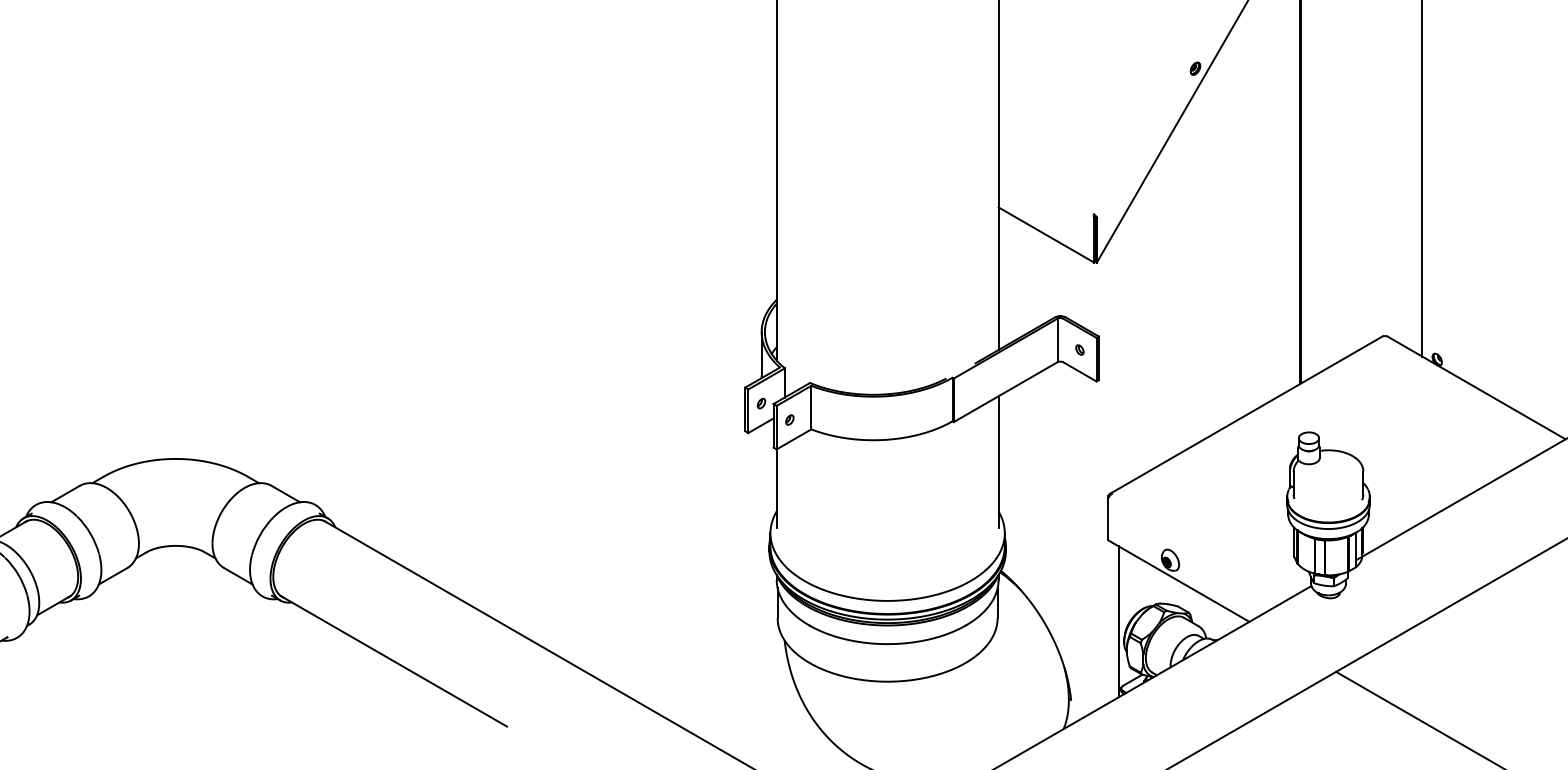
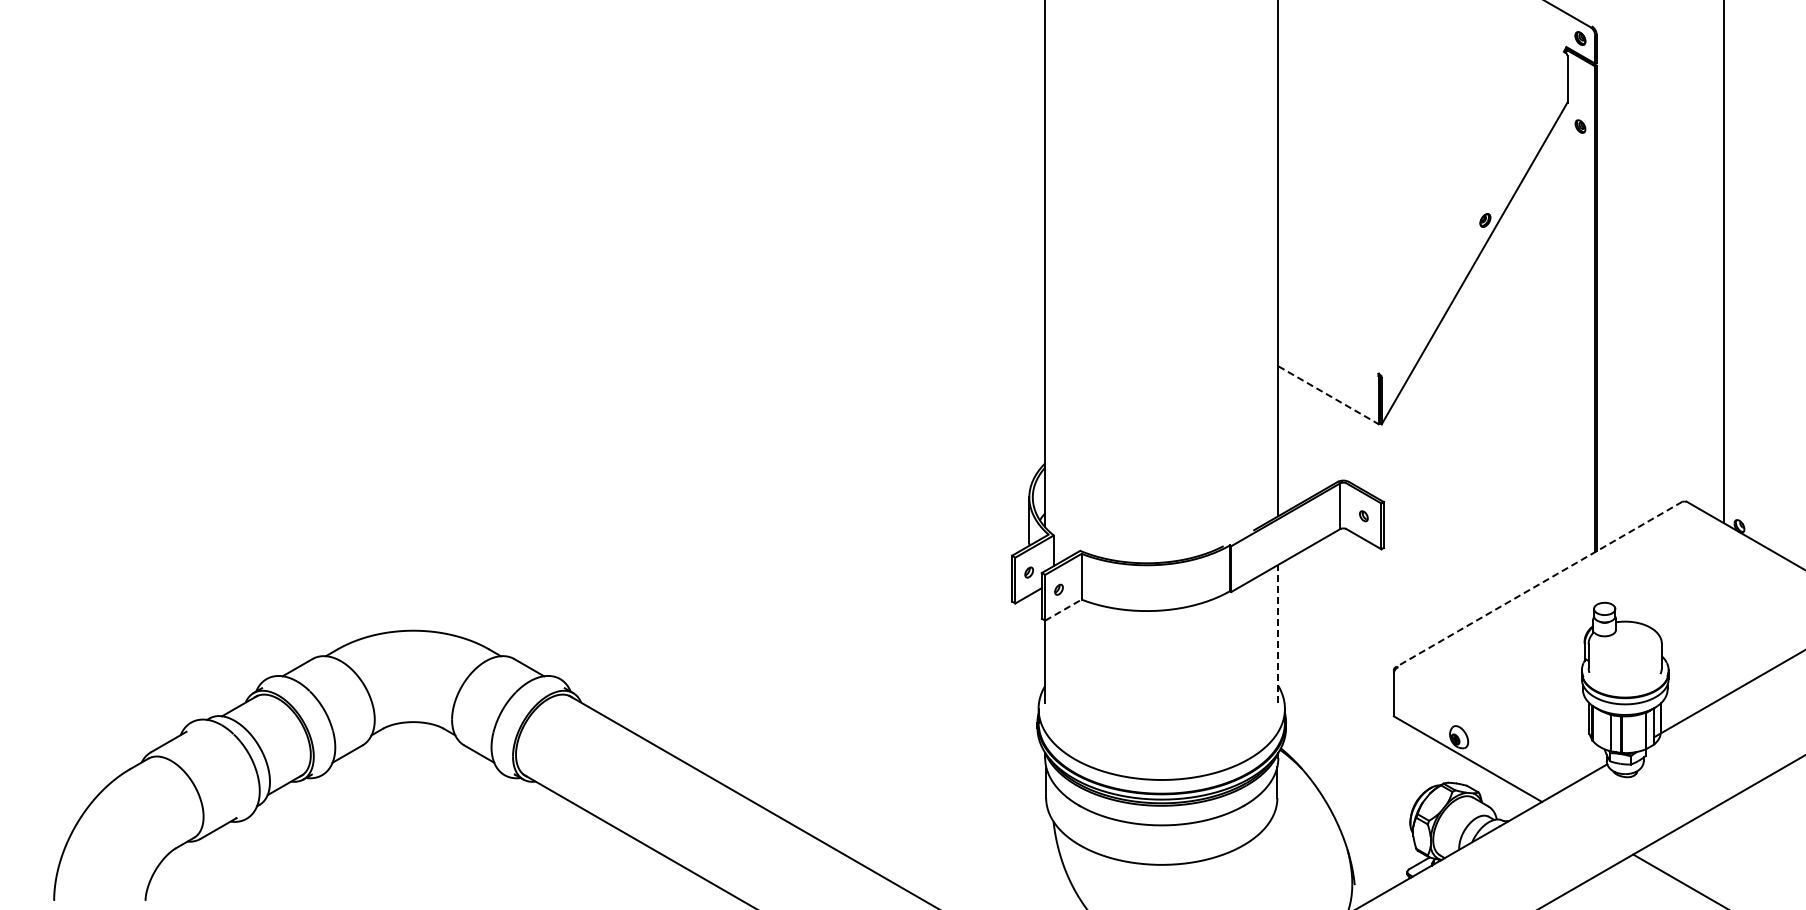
line: (1047, 235) -> (1329, 395), solid -> dashed
line: (1246, 414) -> (1538, 584), solid -> dashed
line: (794, 438) -> (1063, 609), solid -> dashed
line: (998, 461) -> (1278, 633), solid -> dashed
line: (1118, 621) -> (1404, 801), removed

